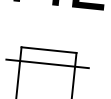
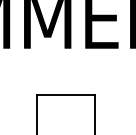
line: (48, 63) -> (66, 109), removed

